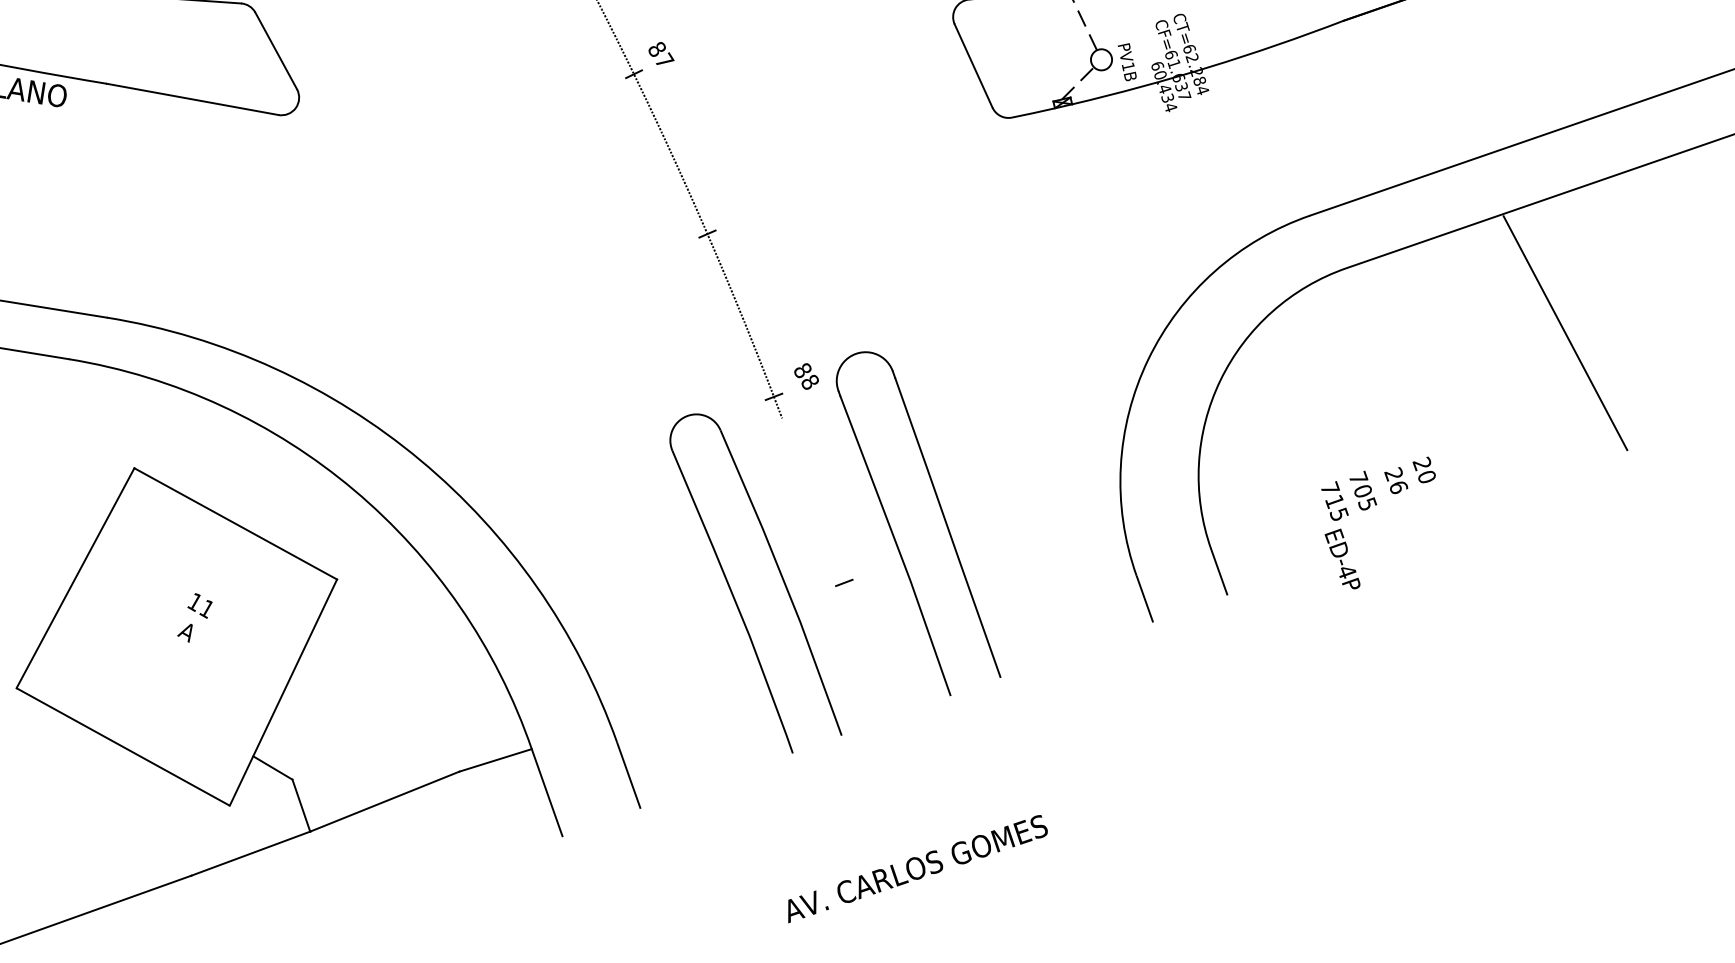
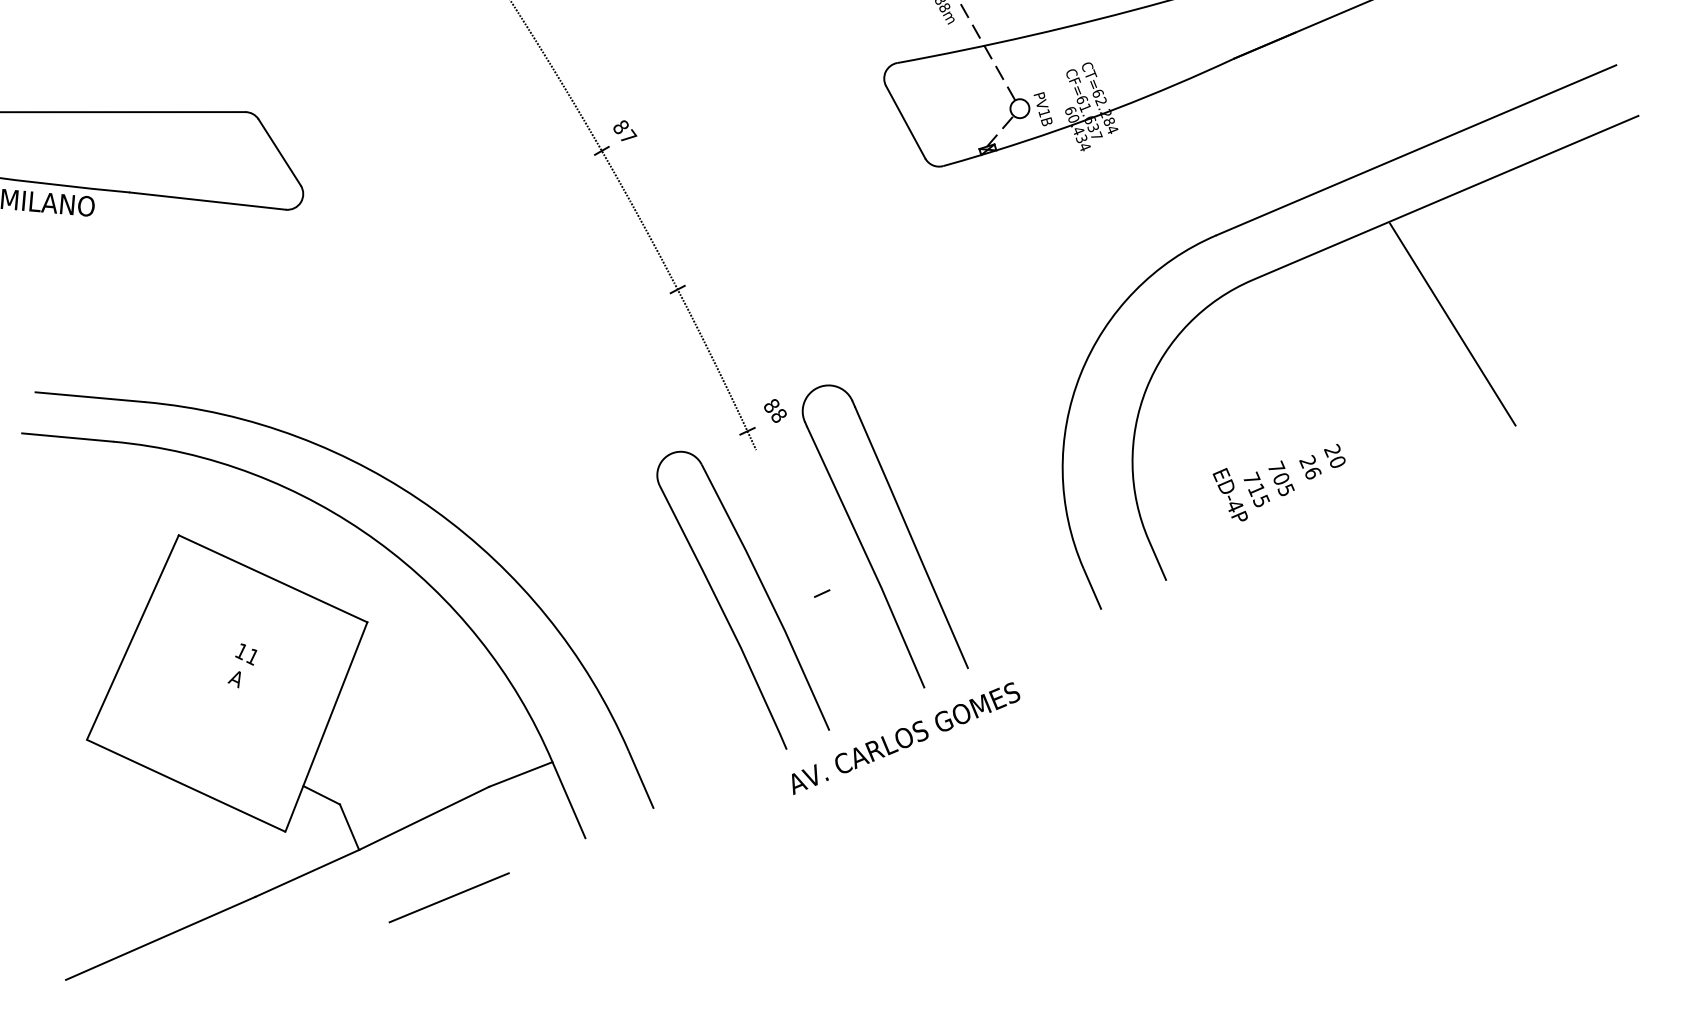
text: (1341, 558) -> (1229, 494), moved
text: (918, 869) -> (906, 738), moved
line: (405, 891) -> (448, 897), added

